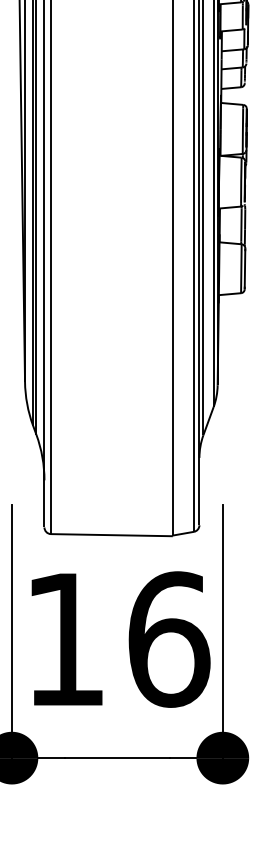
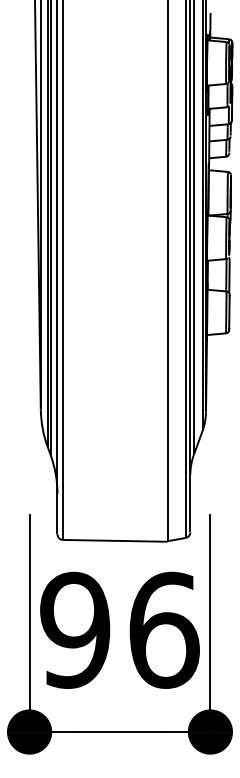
text: (65, 638) -> (75, 629), 16 -> 96

